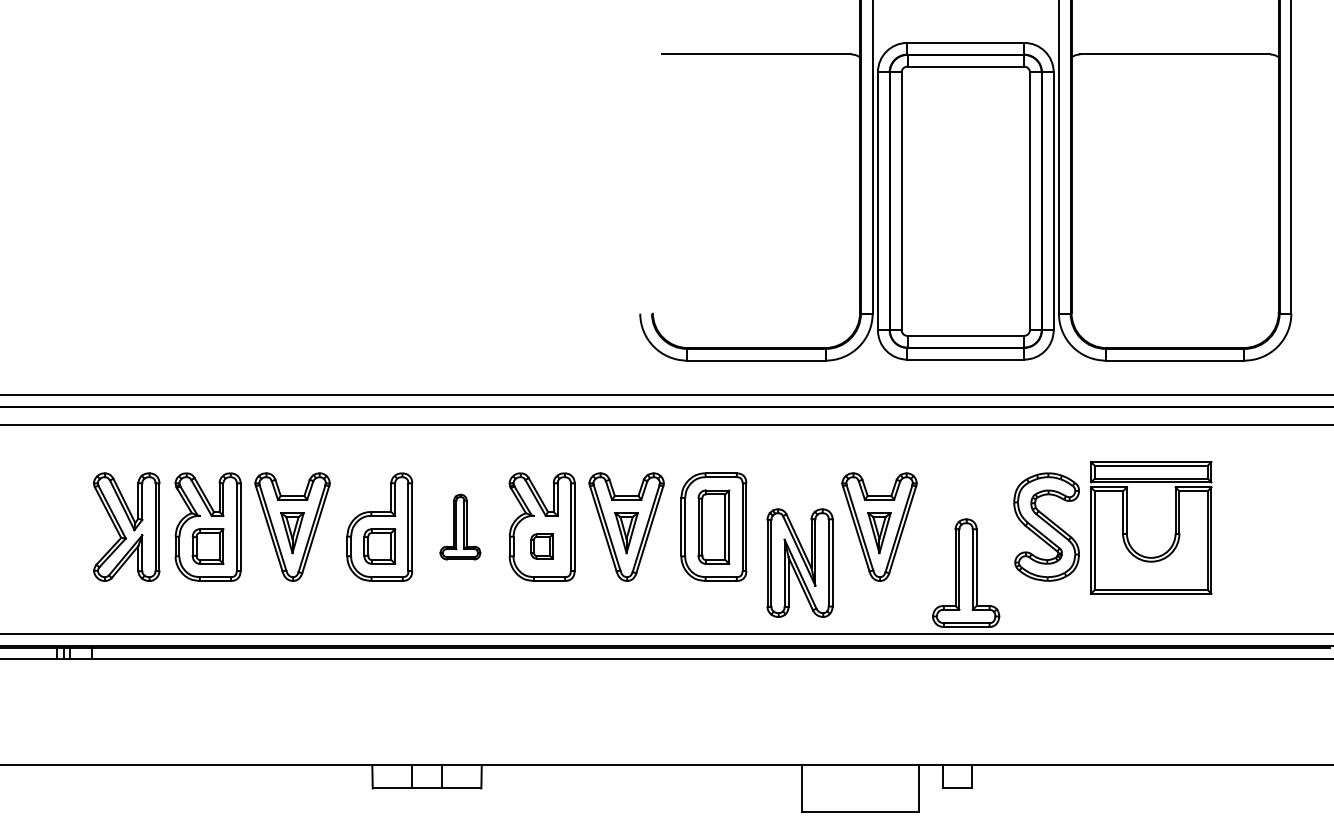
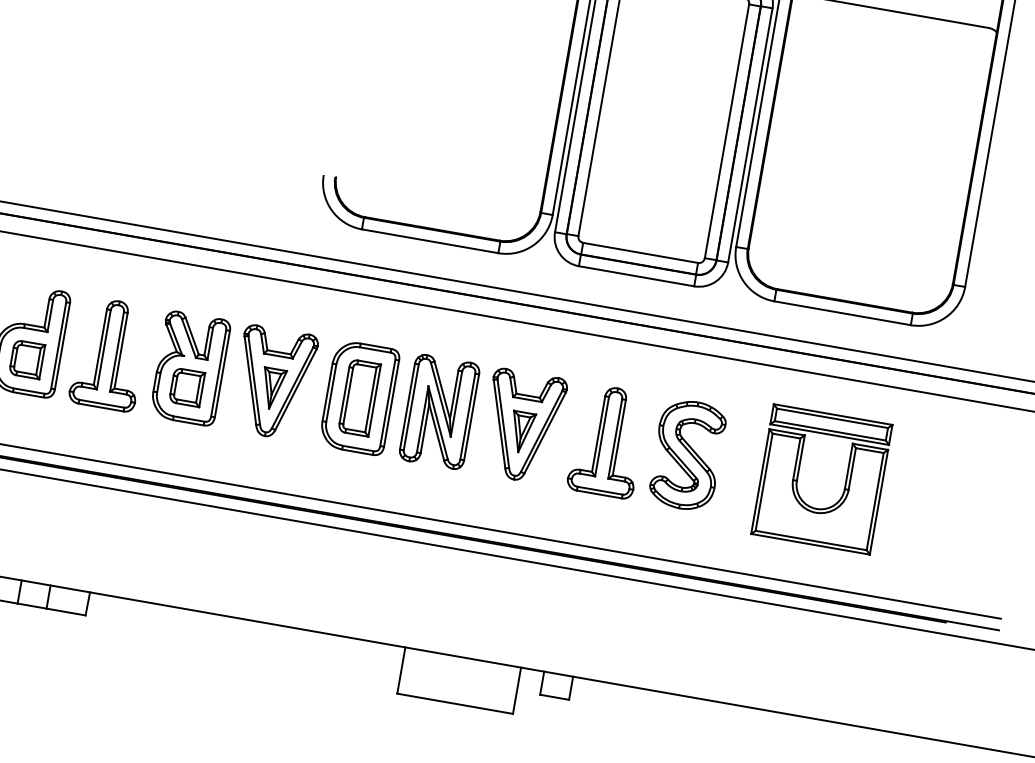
part: (460, 526) -> (110, 353), size x1.67
part: (1174, 533) -> (843, 488), moved
part: (541, 546) -> (186, 387), size x1.43
part: (799, 562) -> (439, 411), moved
part: (966, 572) -> (608, 440), moved

